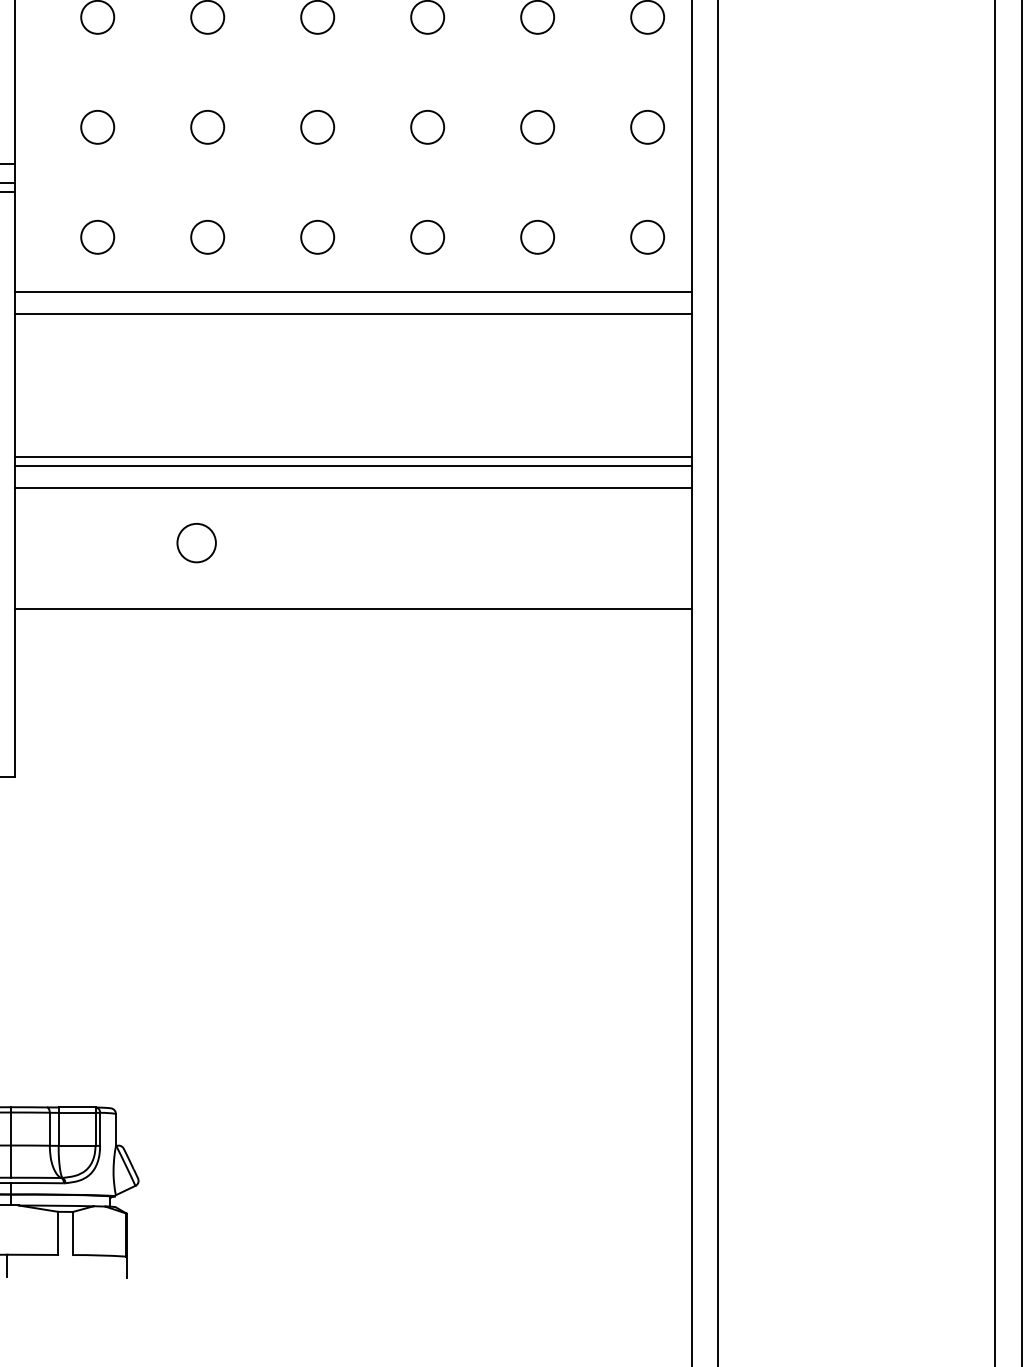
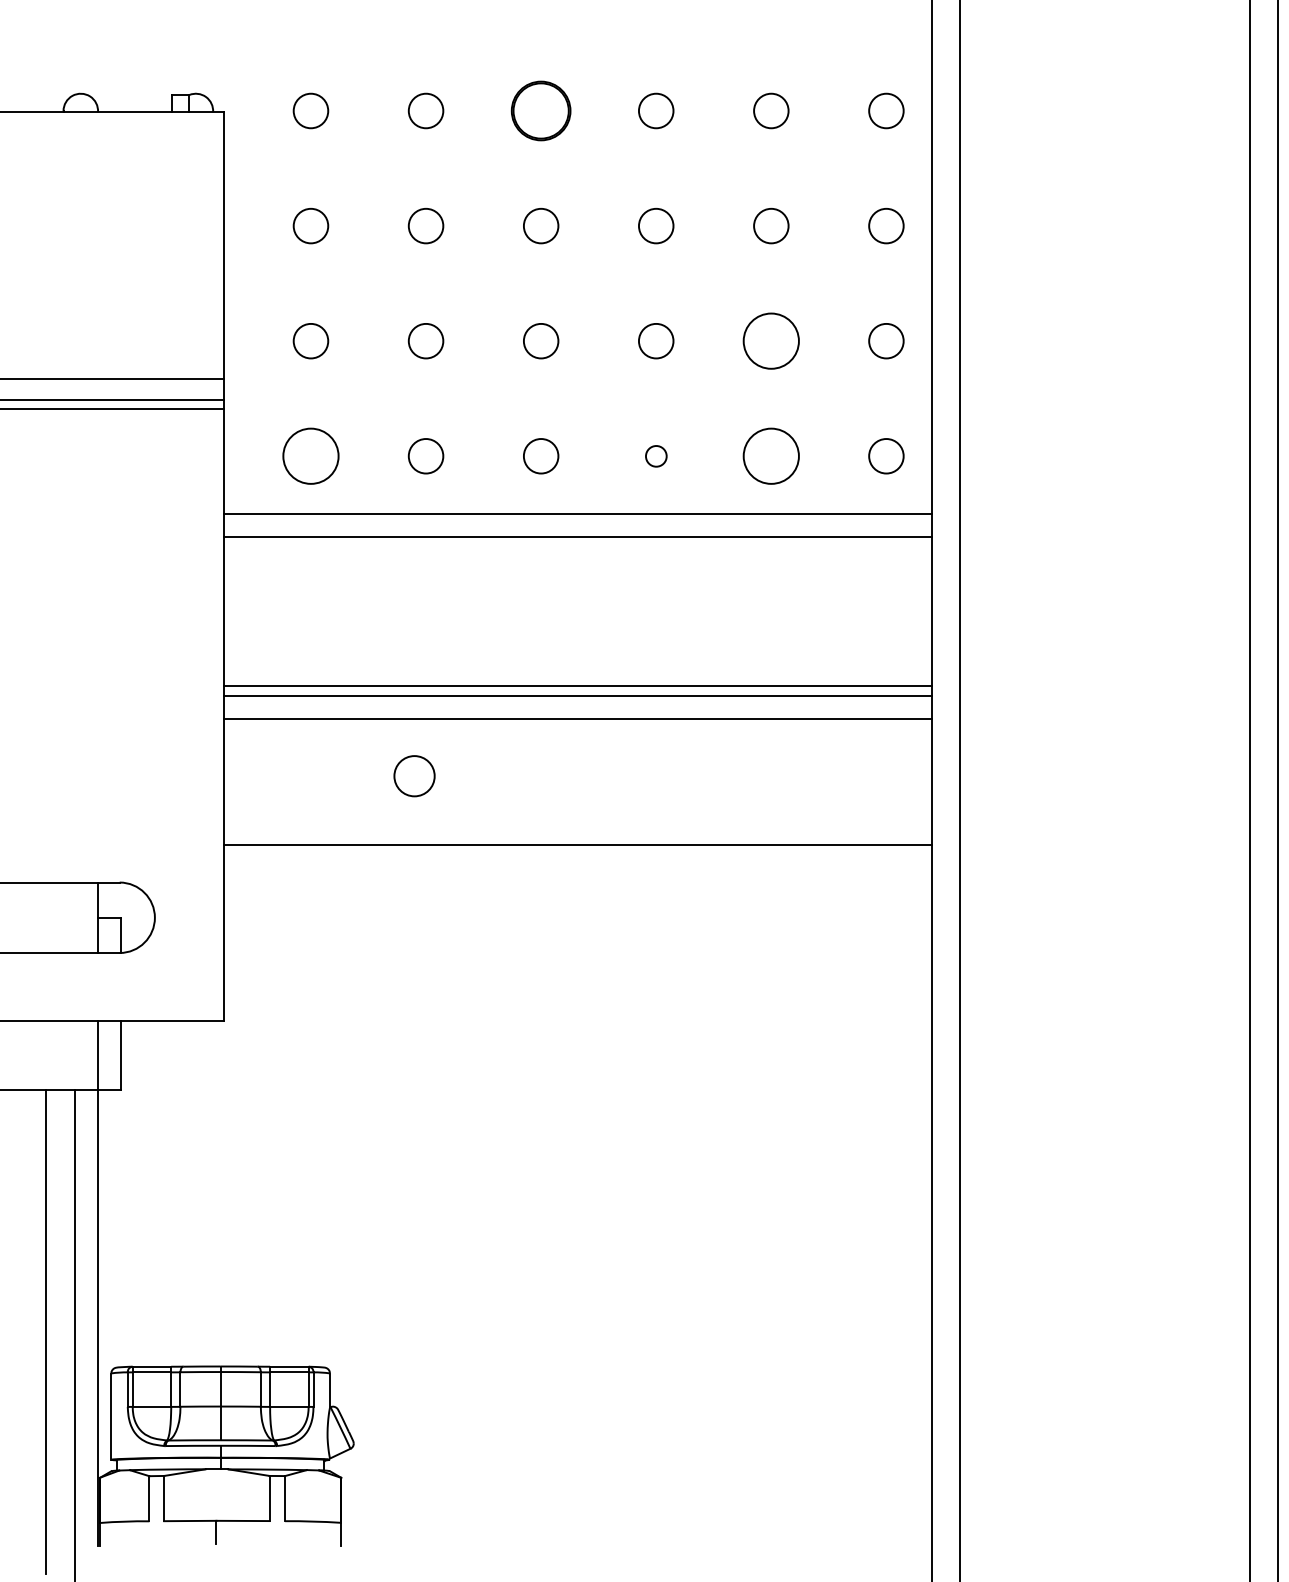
circle: (537, 126) -> (771, 340), size x1.6
circle: (97, 237) -> (310, 456), size x1.6
circle: (427, 237) -> (656, 456), size x0.6
circle: (537, 237) -> (771, 456), size x1.6

